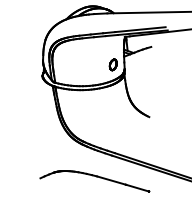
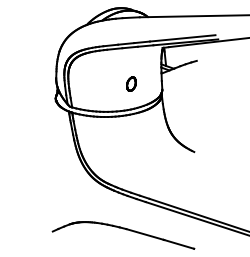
part: (113, 64) -> (131, 83), moved

